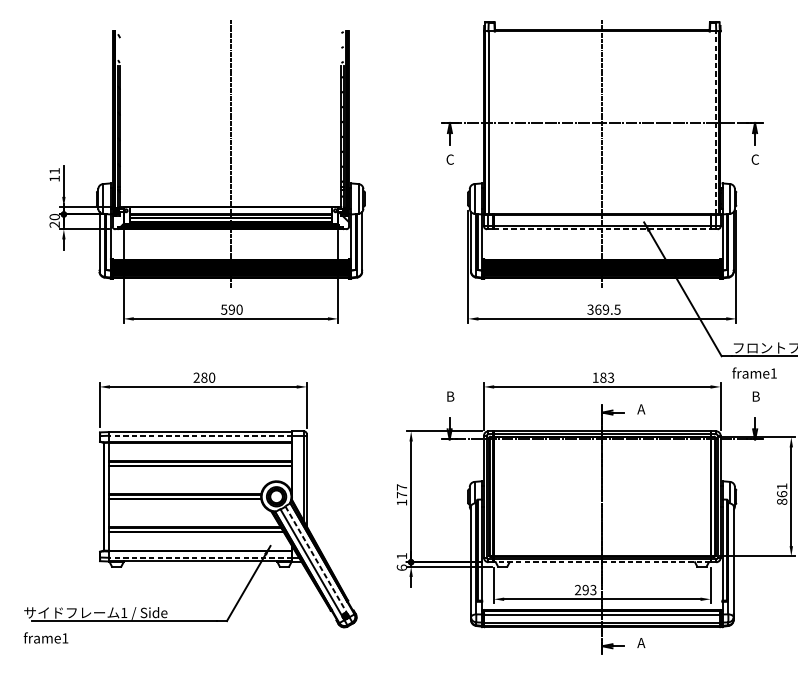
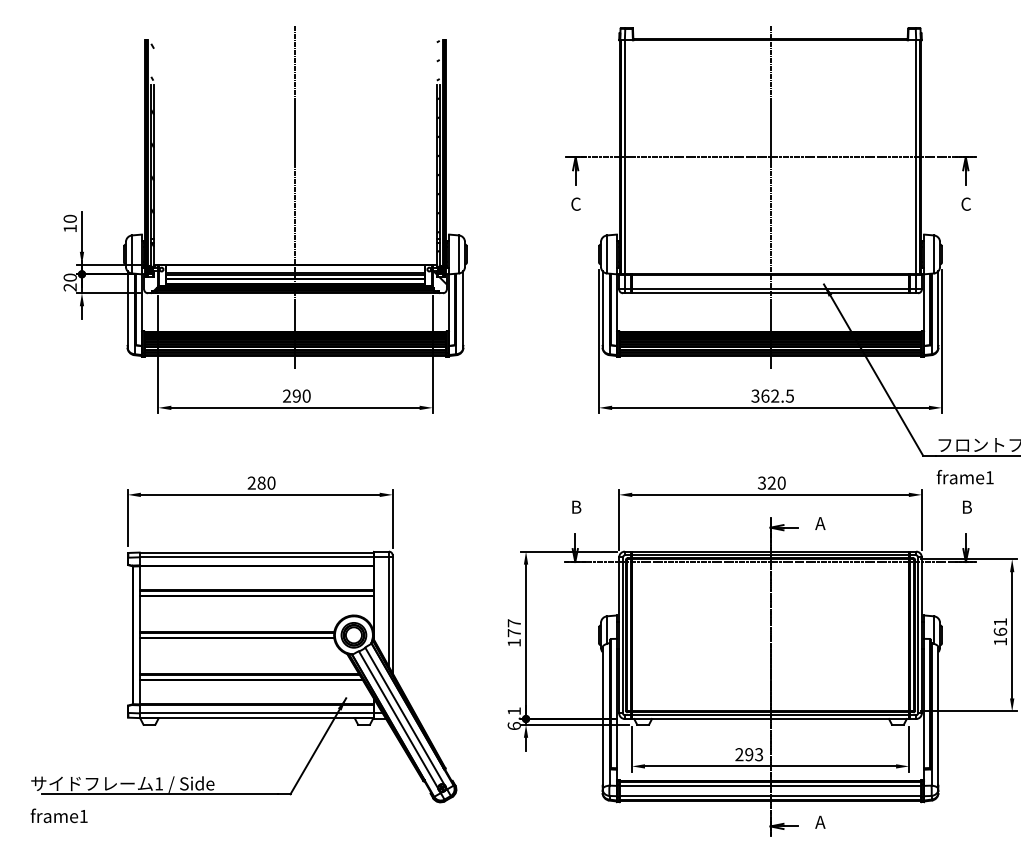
line: (715, 122) -> (915, 156), dashed -> solid
text: (54, 170) -> (69, 218), 11 -> 10
line: (602, 229) -> (770, 293), dashed -> solid
text: (223, 309) -> (286, 395), 590 -> 290
text: (606, 309) -> (775, 395), 369.5 -> 362.5
text: (603, 377) -> (771, 482), 183 -> 320
line: (200, 435) -> (256, 557), dashed -> solid
text: (782, 501) -> (1000, 641), 861 -> 161
line: (200, 557) -> (256, 713), dashed -> solid
line: (316, 560) -> (405, 716), dashed -> solid
line: (602, 562) -> (770, 719), dashed -> solid

